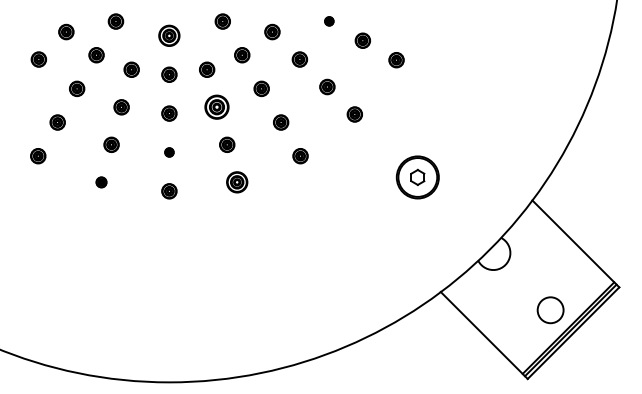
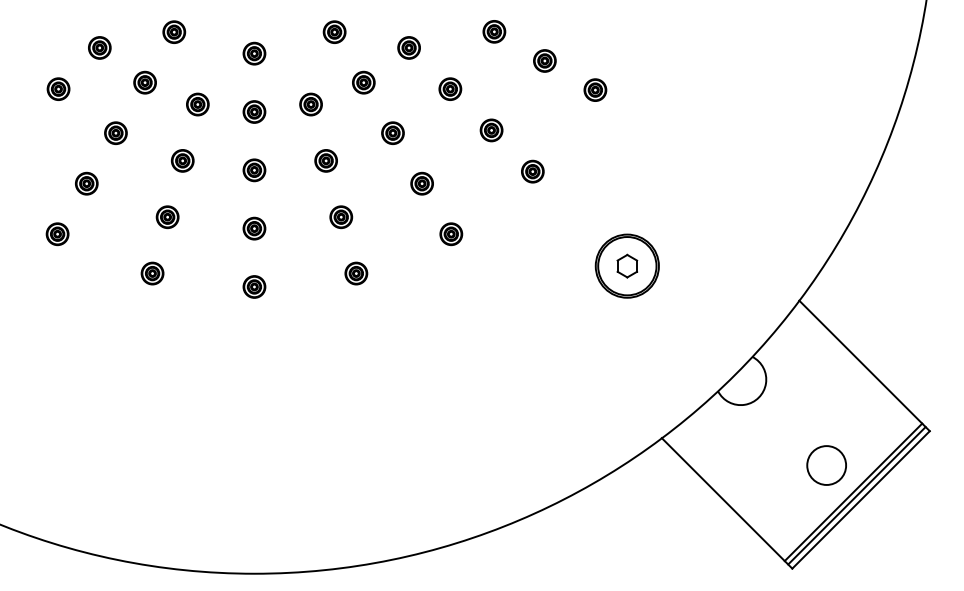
part: (329, 21) -> (494, 32), size x1.67
part: (169, 35) -> (254, 53), size x0.71
part: (217, 107) -> (326, 161), size x0.62
part: (169, 152) -> (254, 228), size x1.67
part: (101, 182) -> (152, 273), size x1.43
part: (237, 182) -> (356, 273), size x0.71

